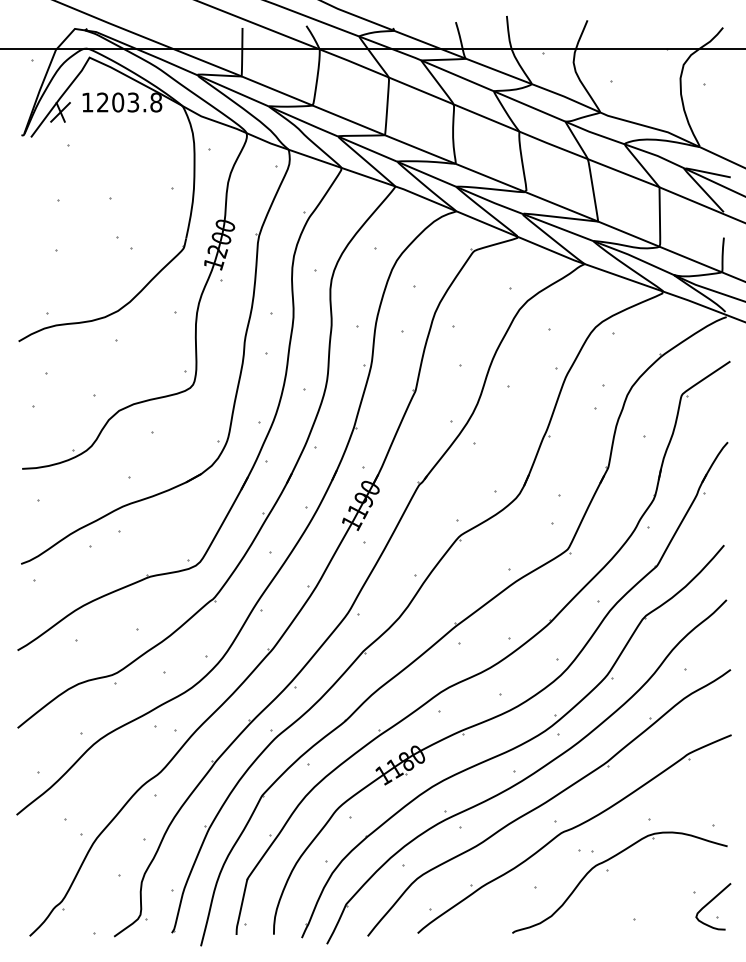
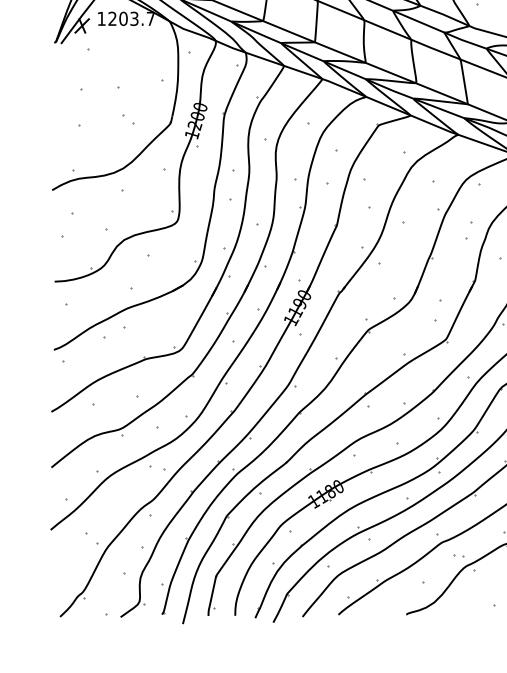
text: (156, 102) -> (151, 18), 1203.8 -> 1203.7

